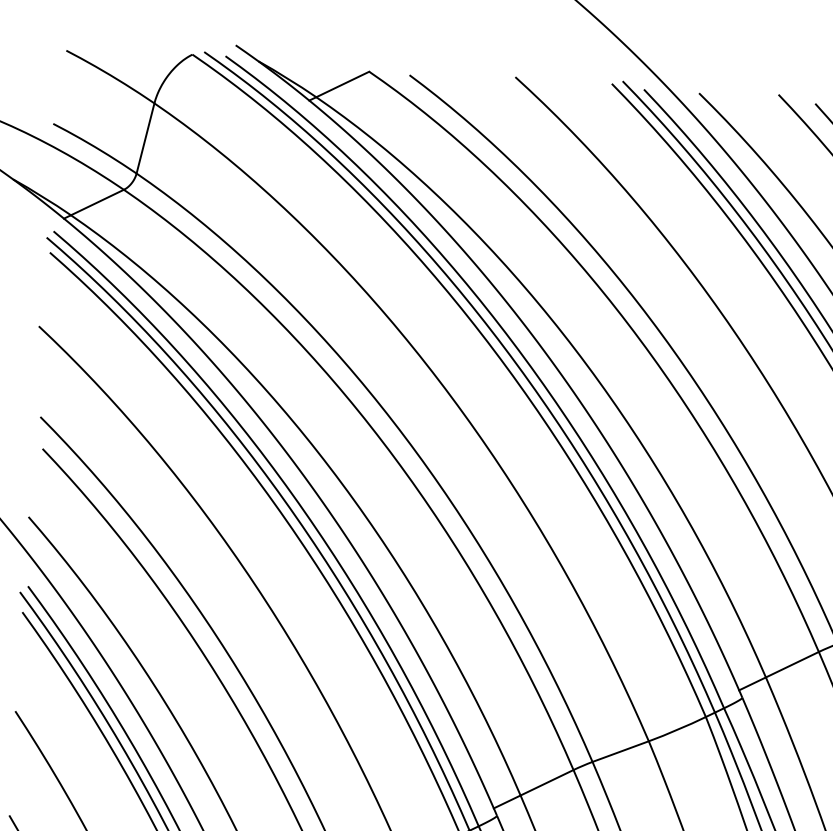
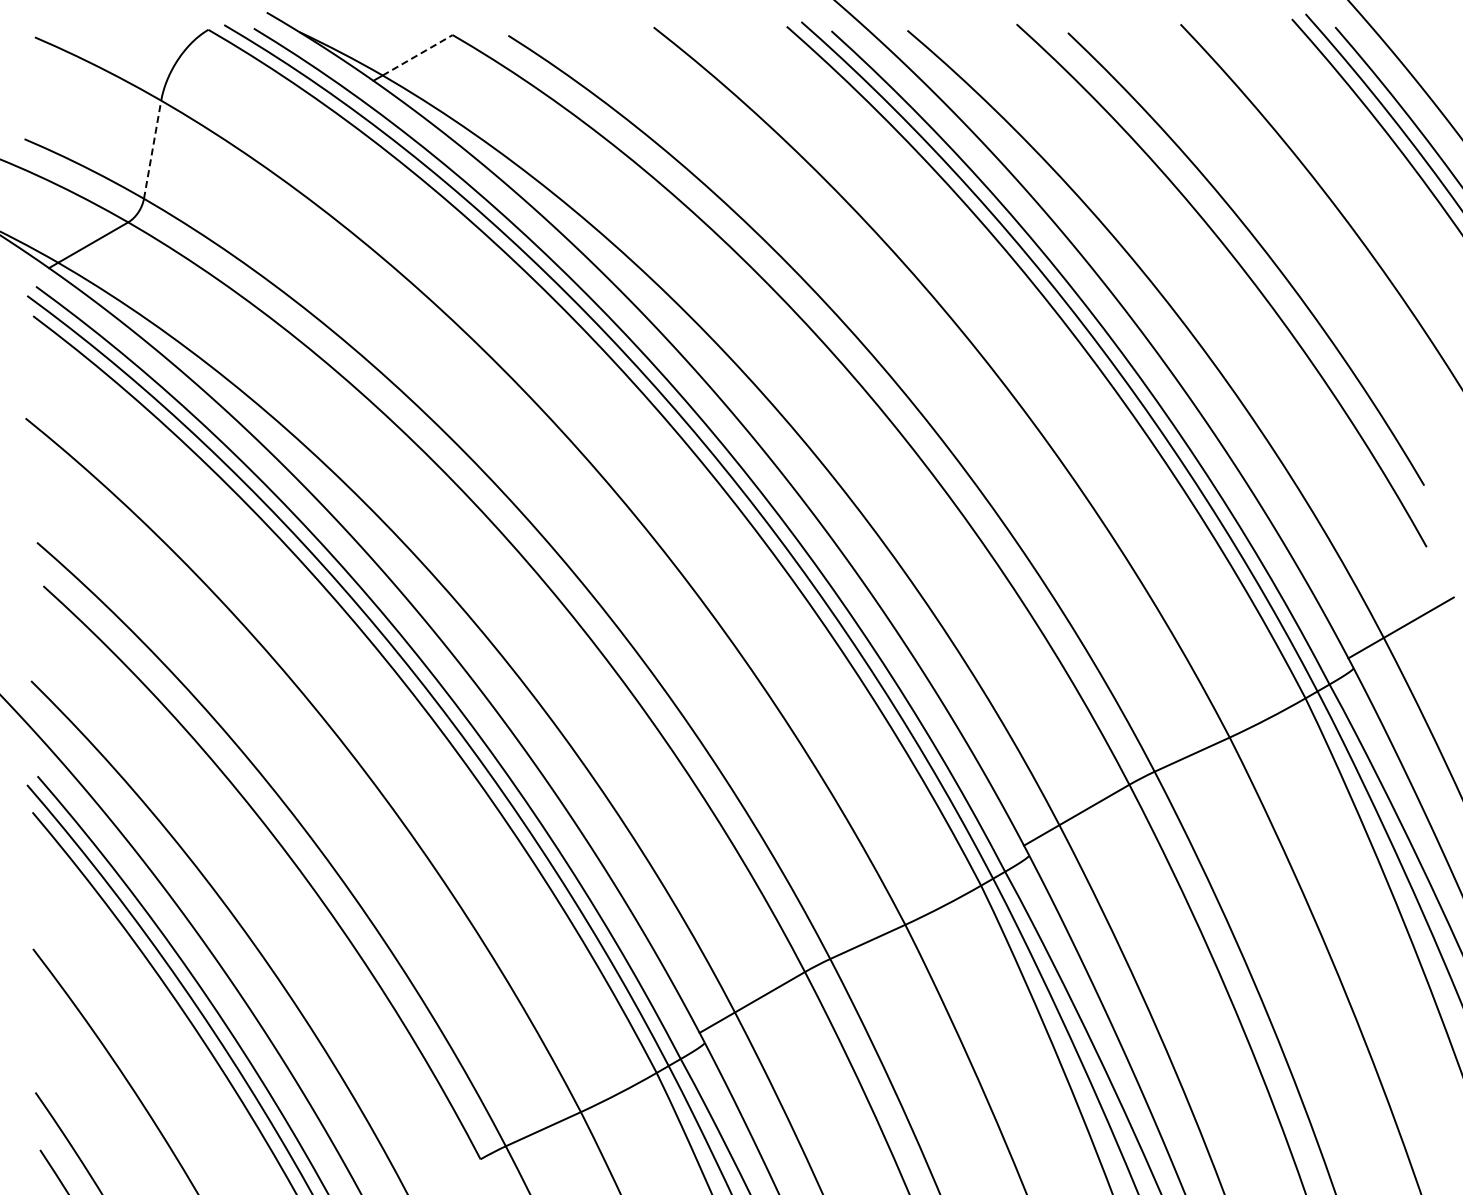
line: (343, 84) -> (418, 55), solid -> dashed
line: (145, 138) -> (152, 149), solid -> dashed

